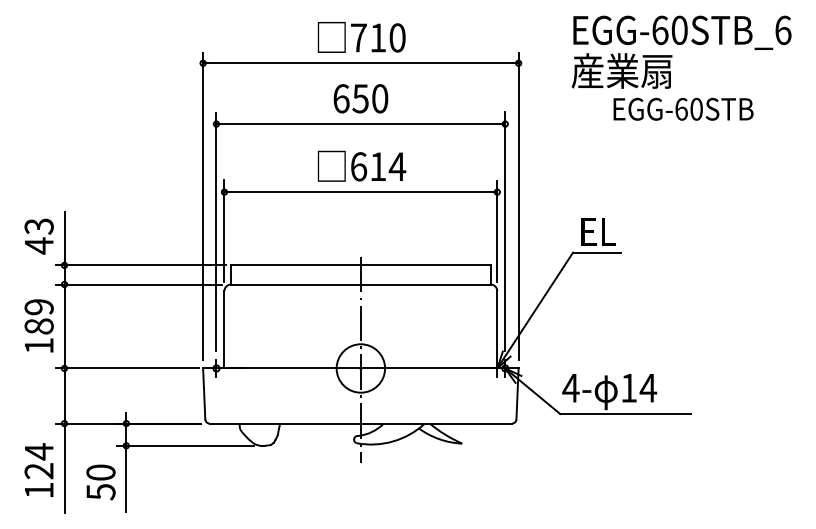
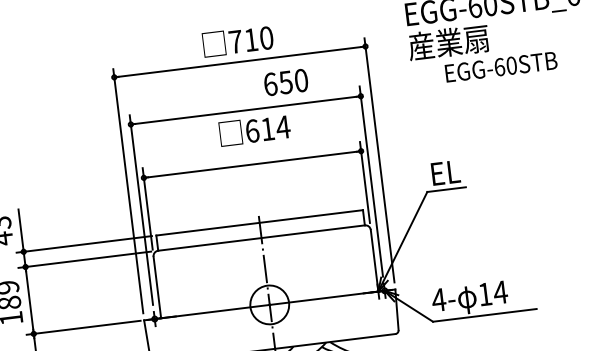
text: (360, 98) -> (285, 82), moved
text: (361, 165) -> (254, 129), moved

